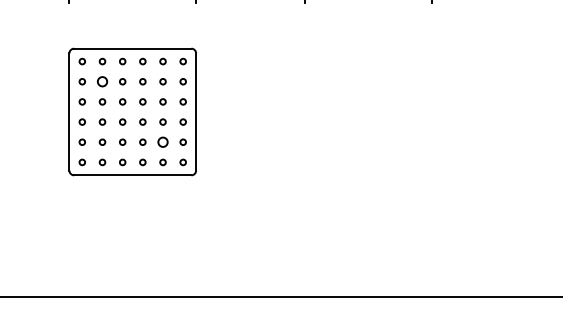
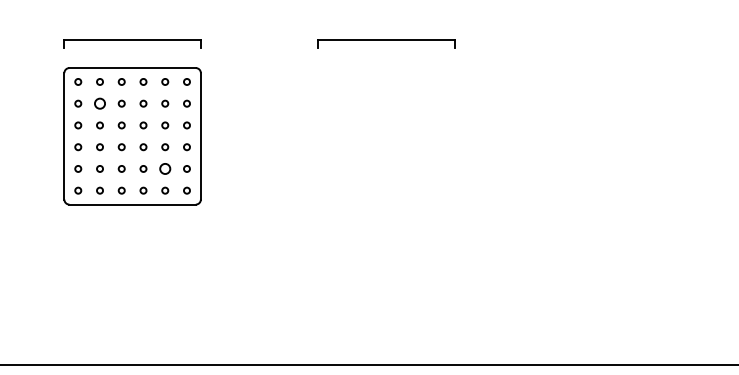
part: (132, 112) -> (132, 136), moved

